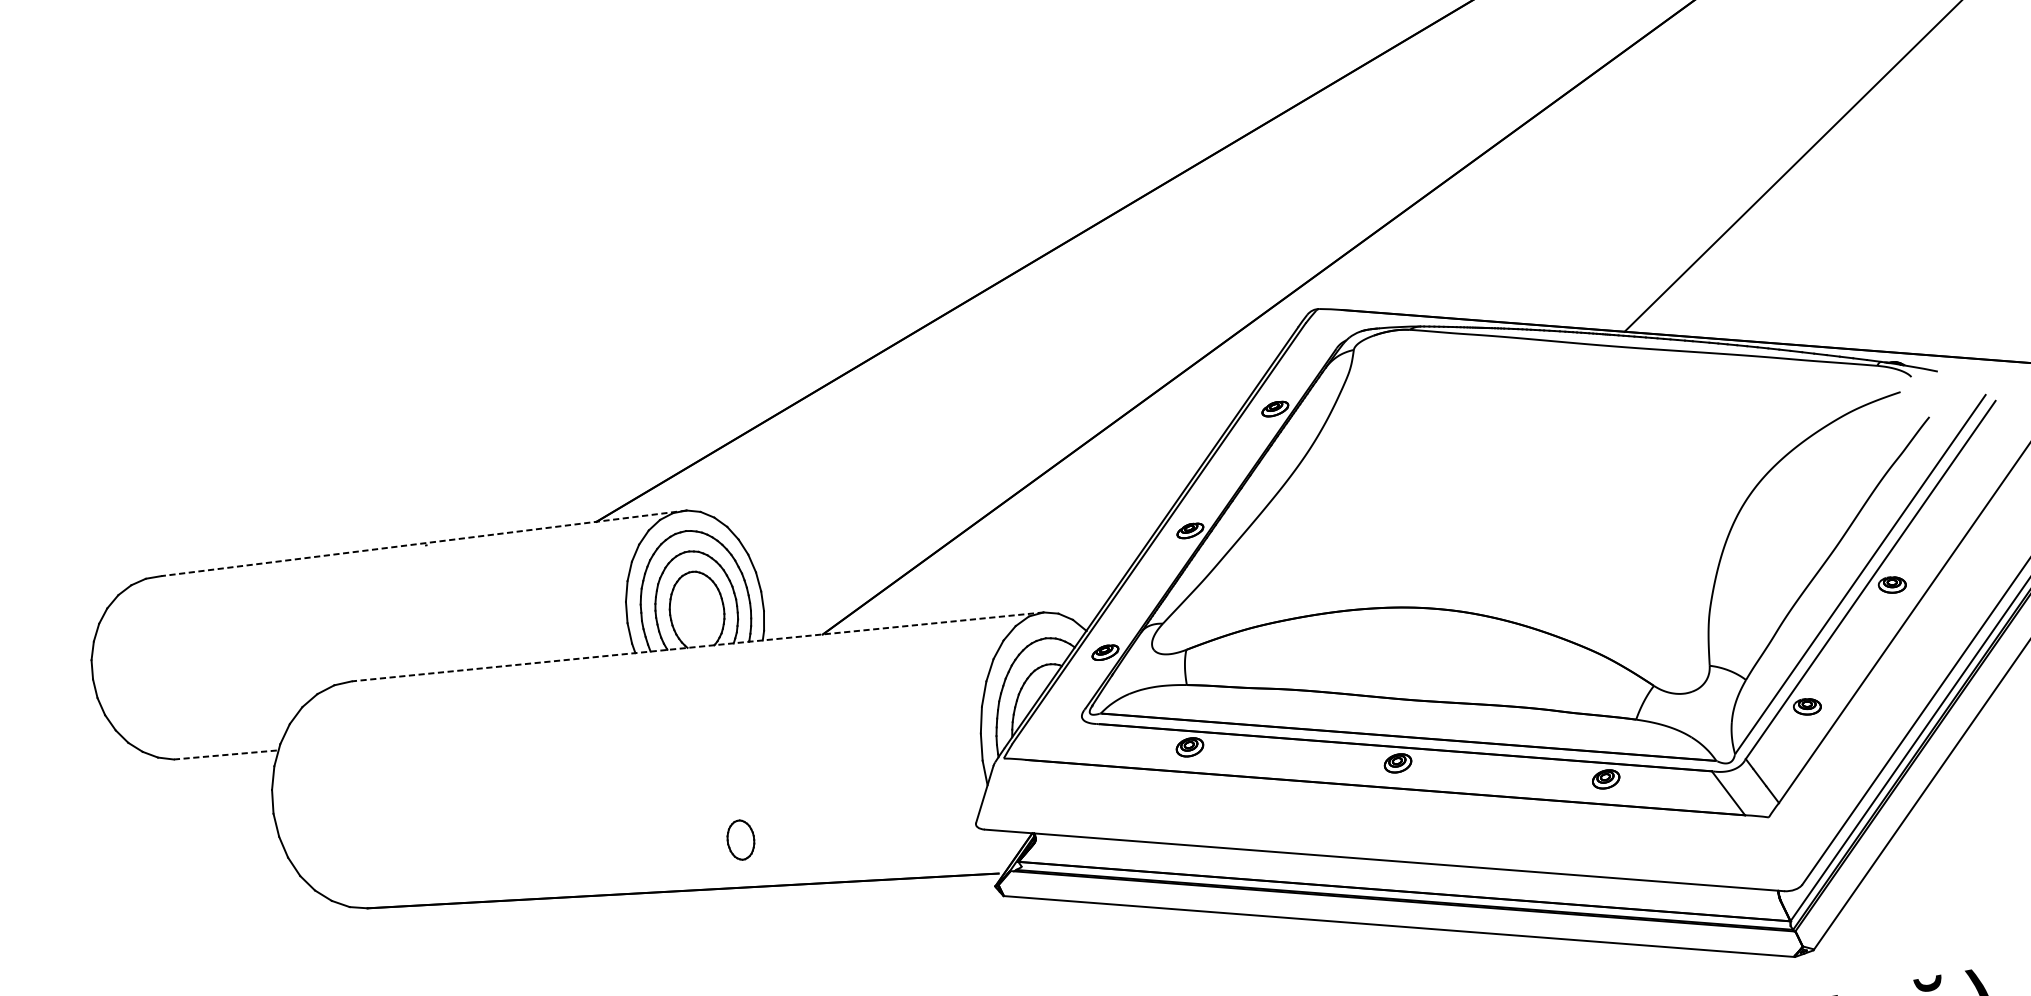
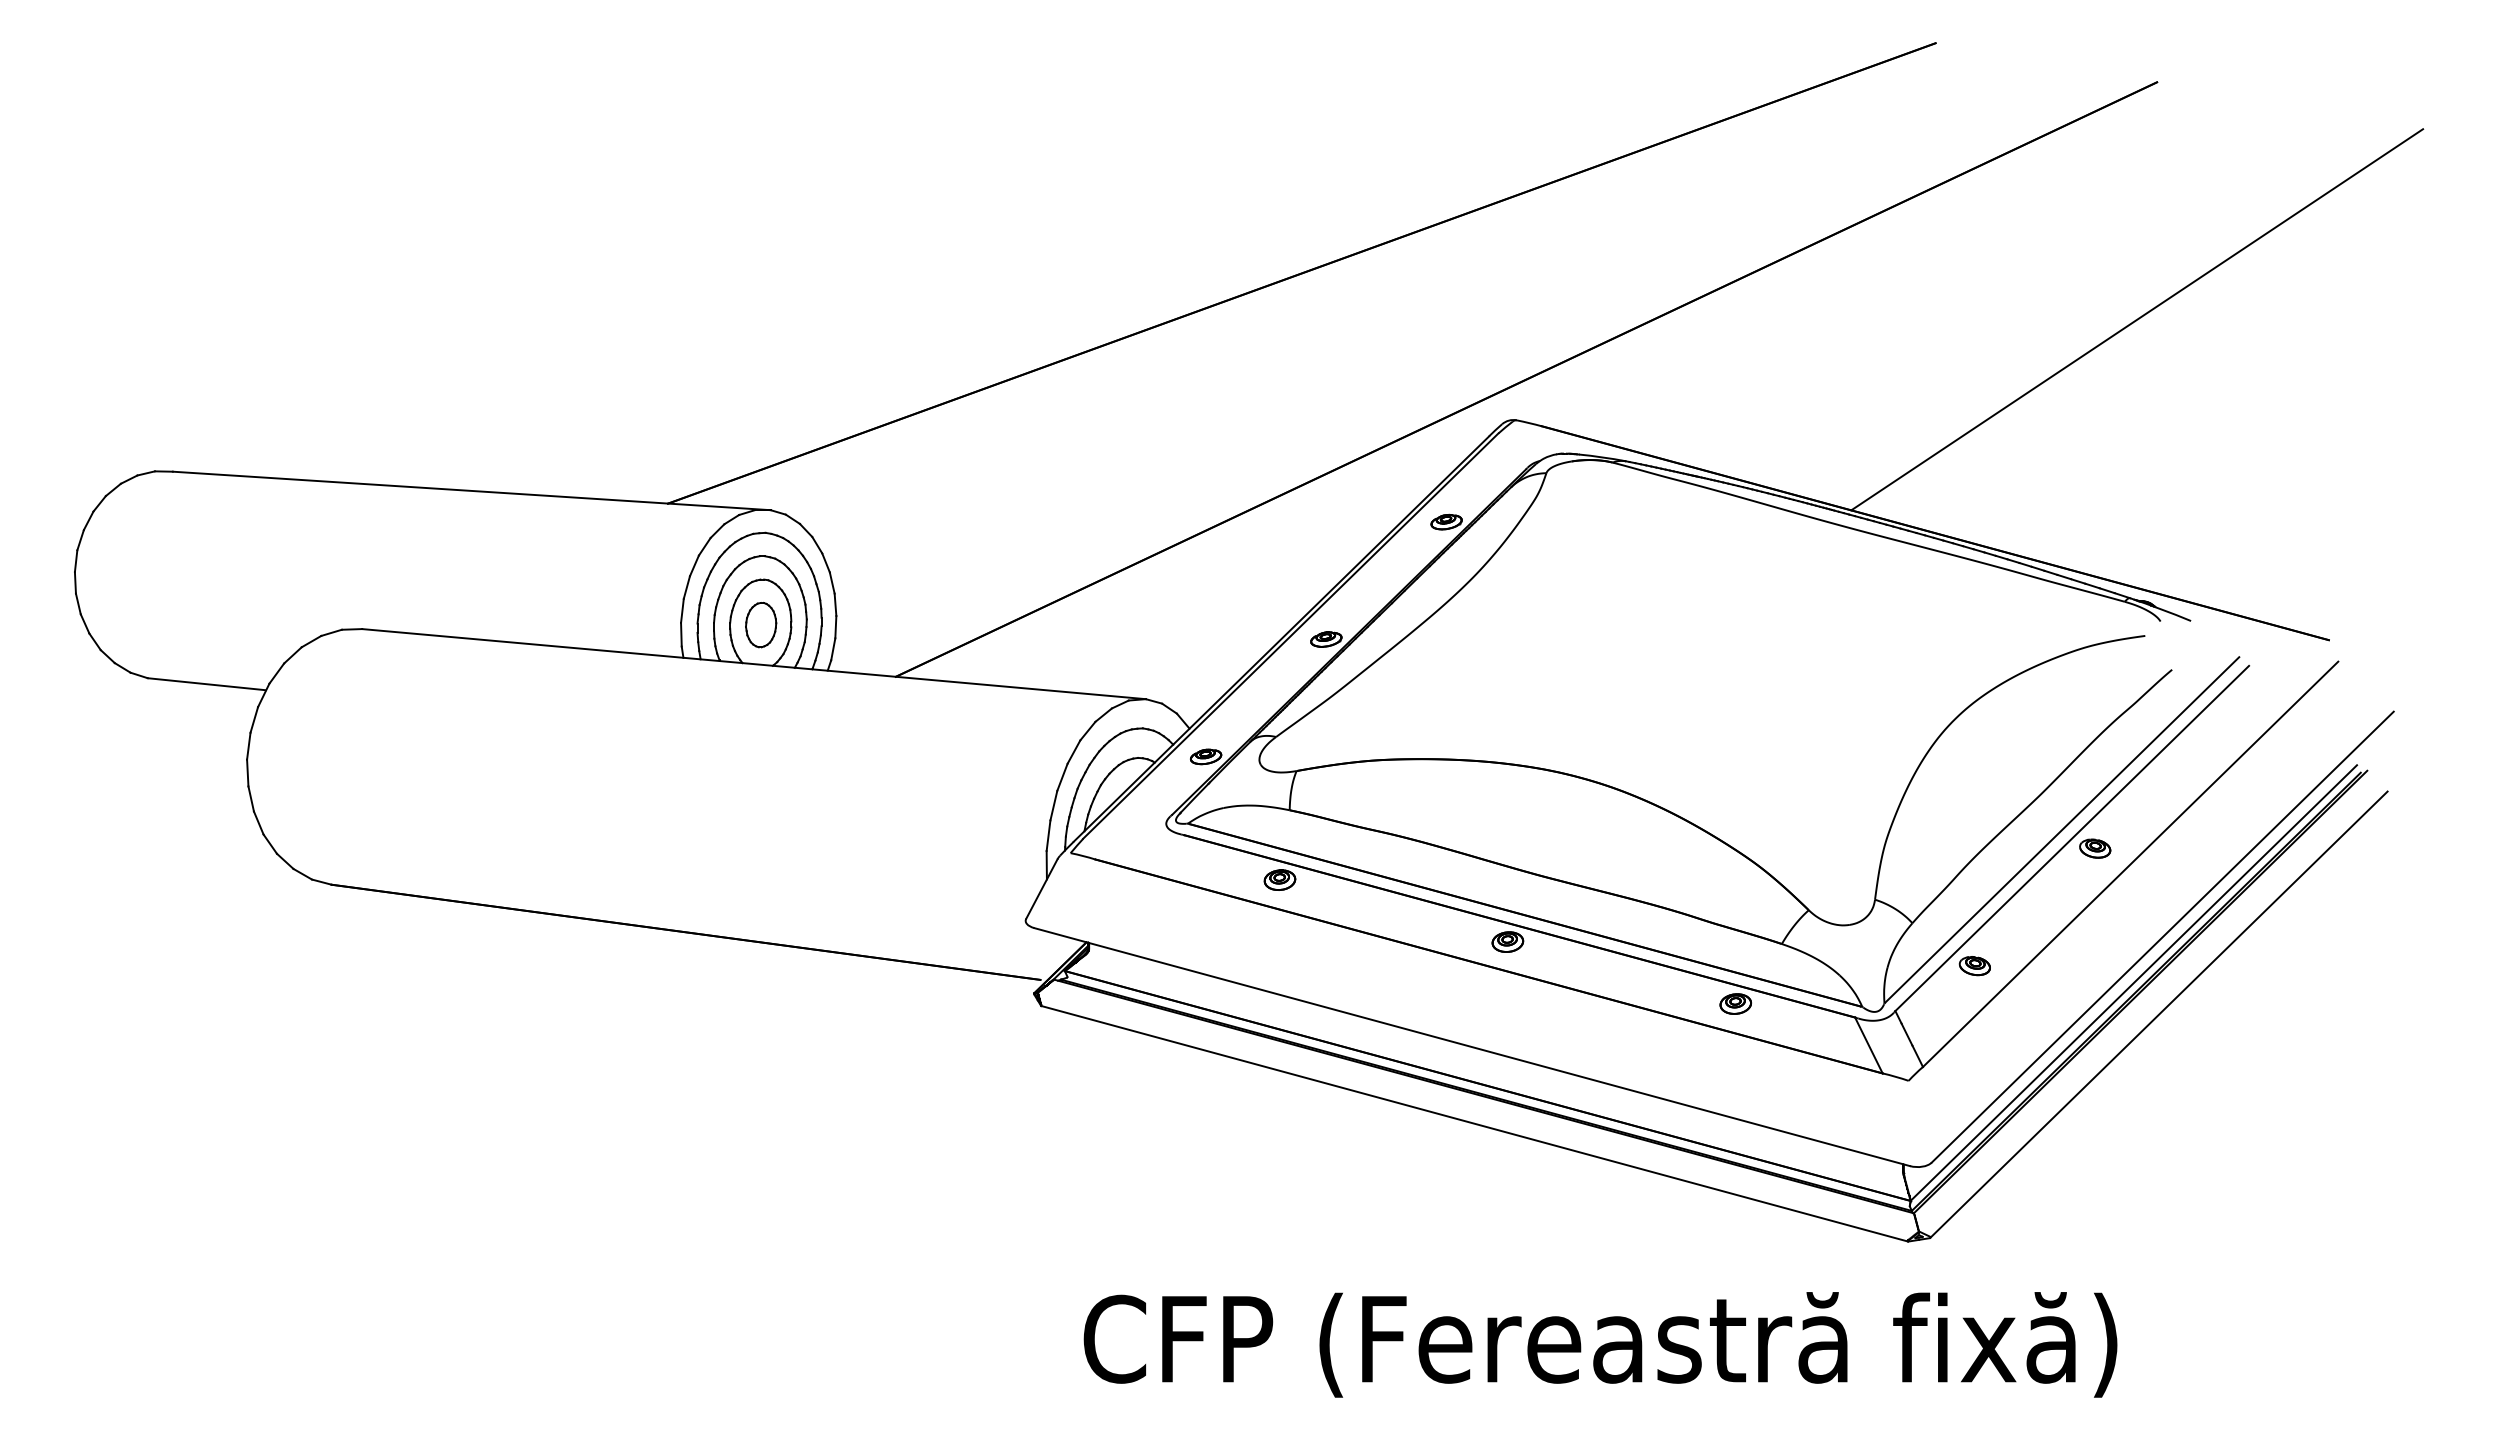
line: (423, 542) -> (471, 490), dashed -> solid
line: (697, 647) -> (753, 664), dashed -> solid
line: (226, 755) -> (207, 684), dashed -> solid
part: (741, 840) -> (761, 625), moved

